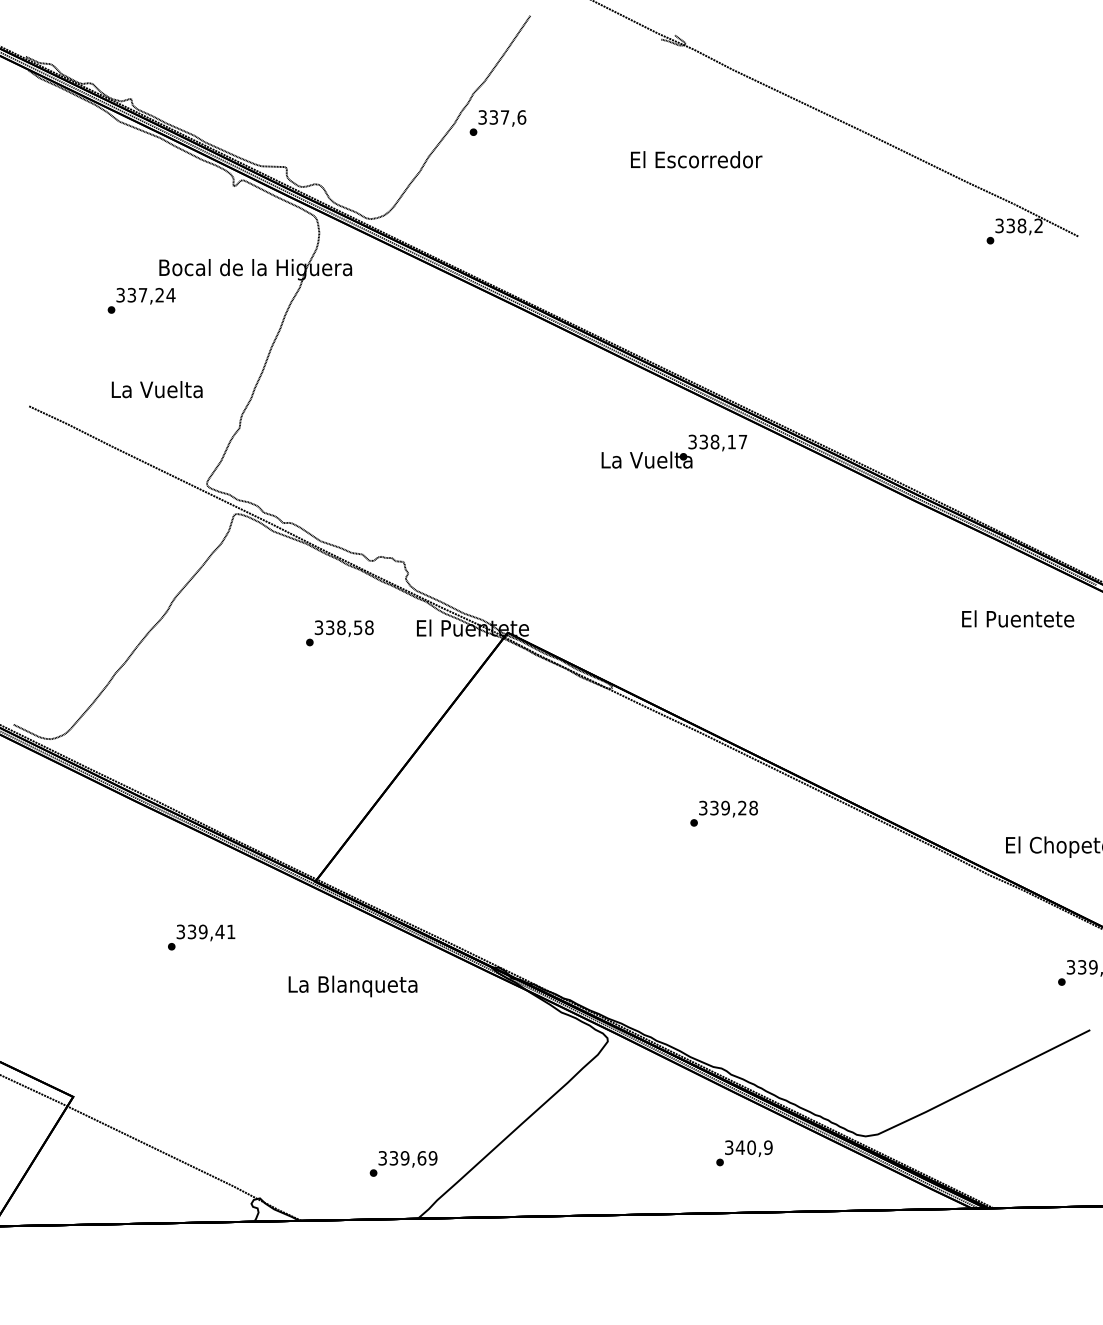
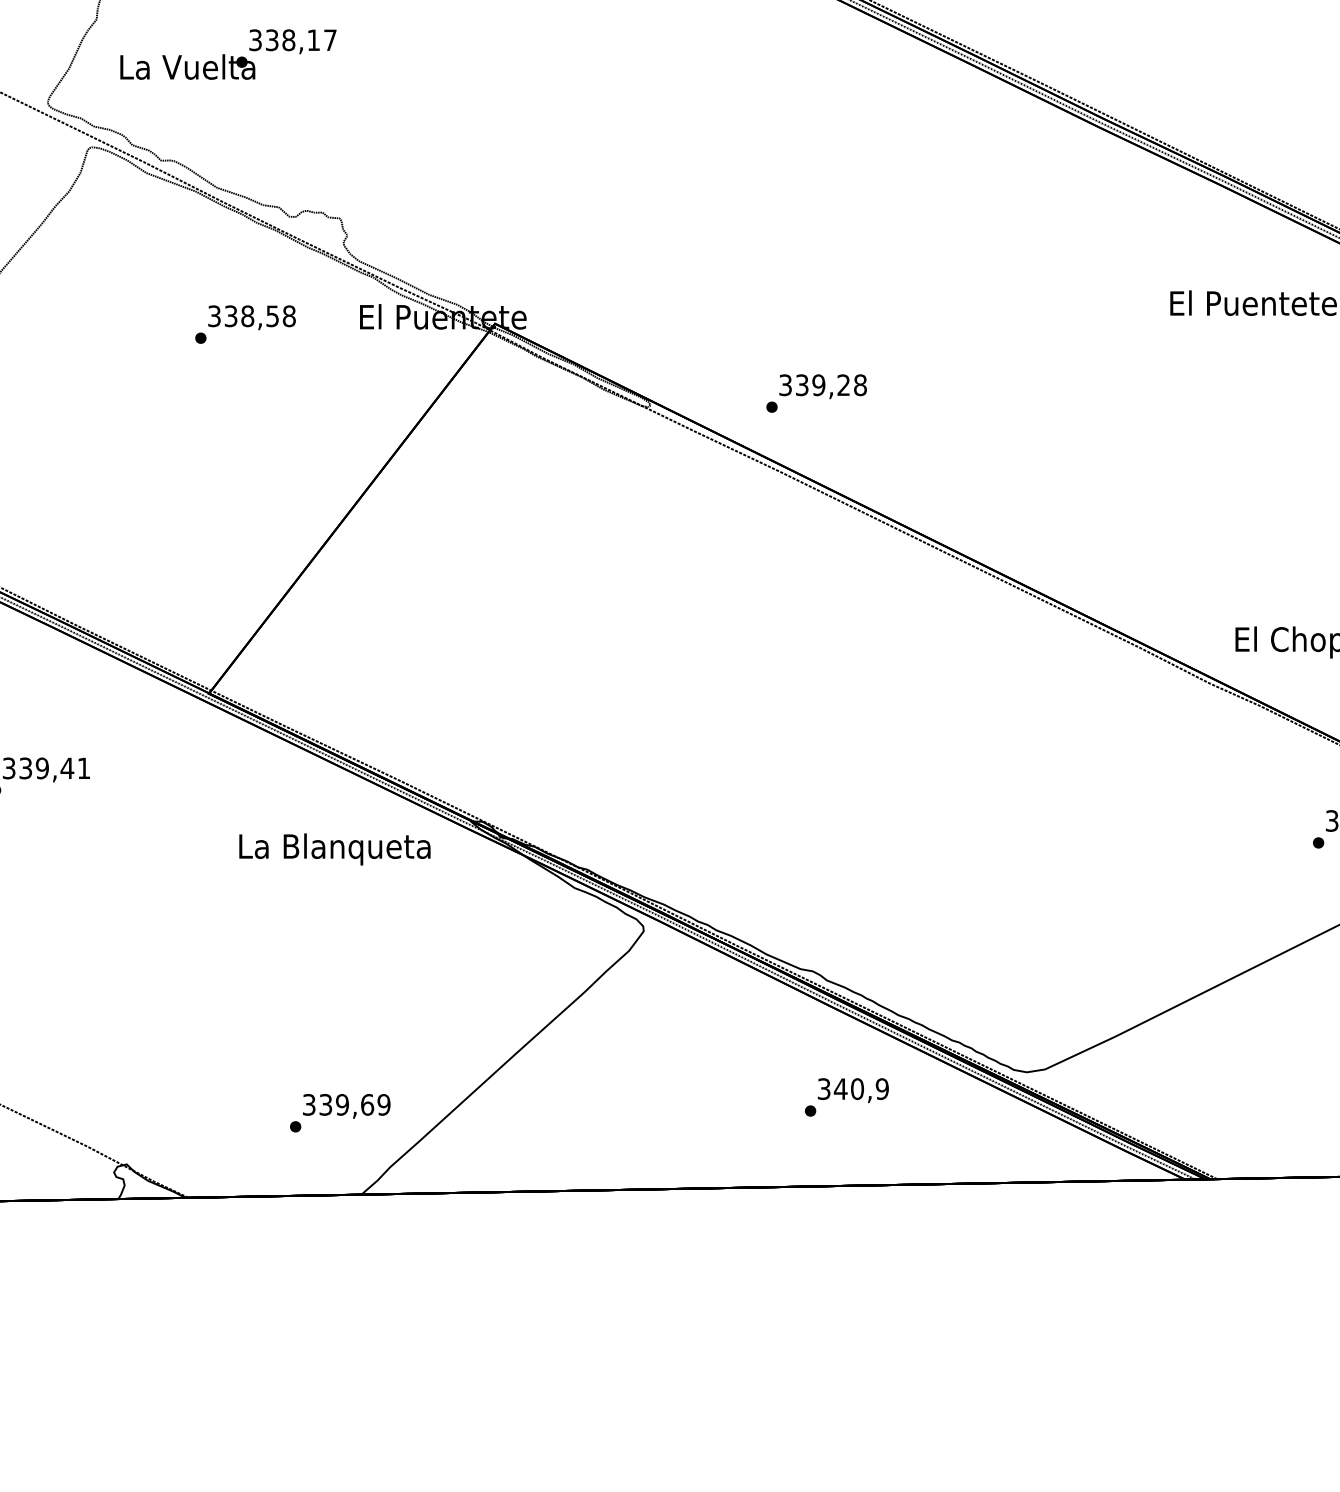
text: (674, 451) -> (228, 54), moved
text: (723, 813) -> (815, 393), moved
text: (352, 986) -> (334, 849), moved

